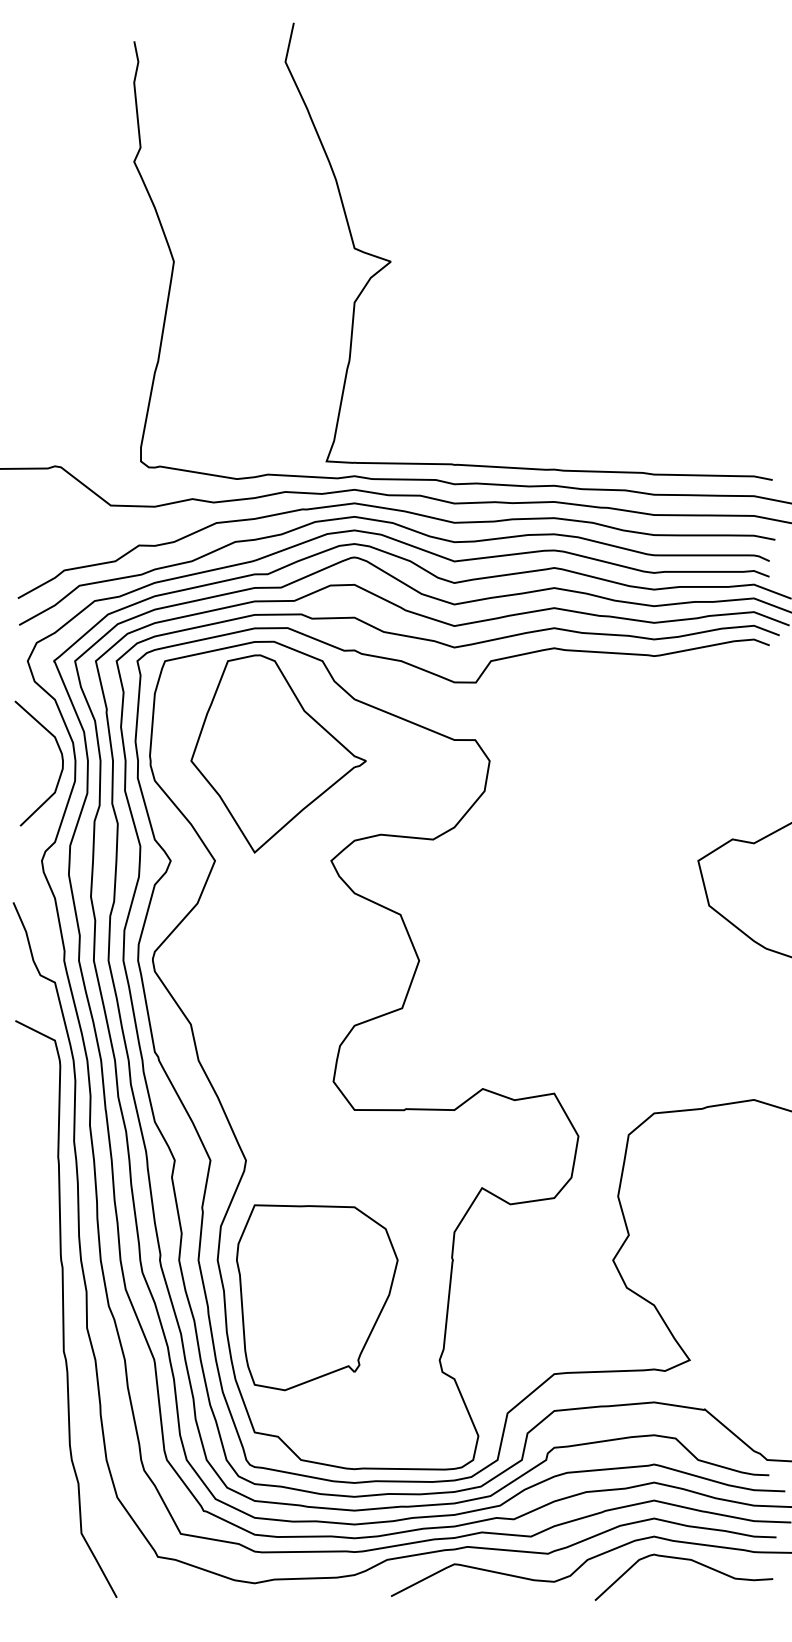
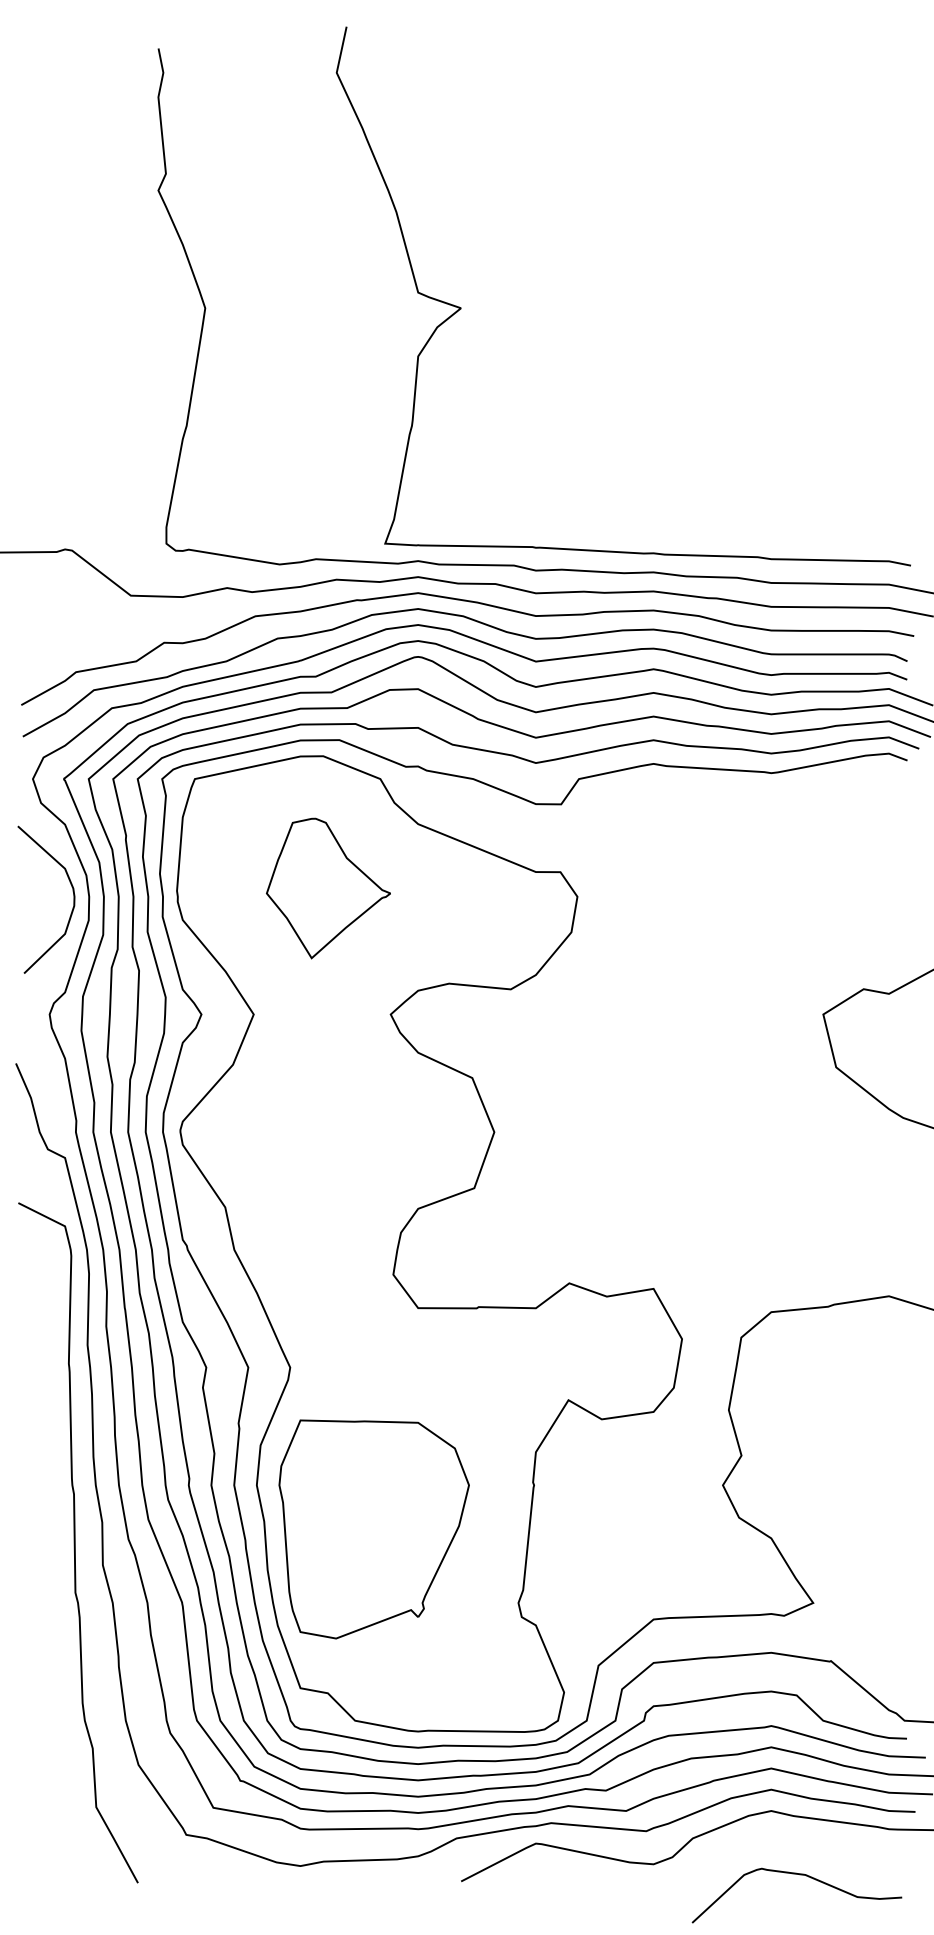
part: (278, 753) -> (328, 887), size x0.6
curve: (686, 1560) -> (799, 1875), moved

